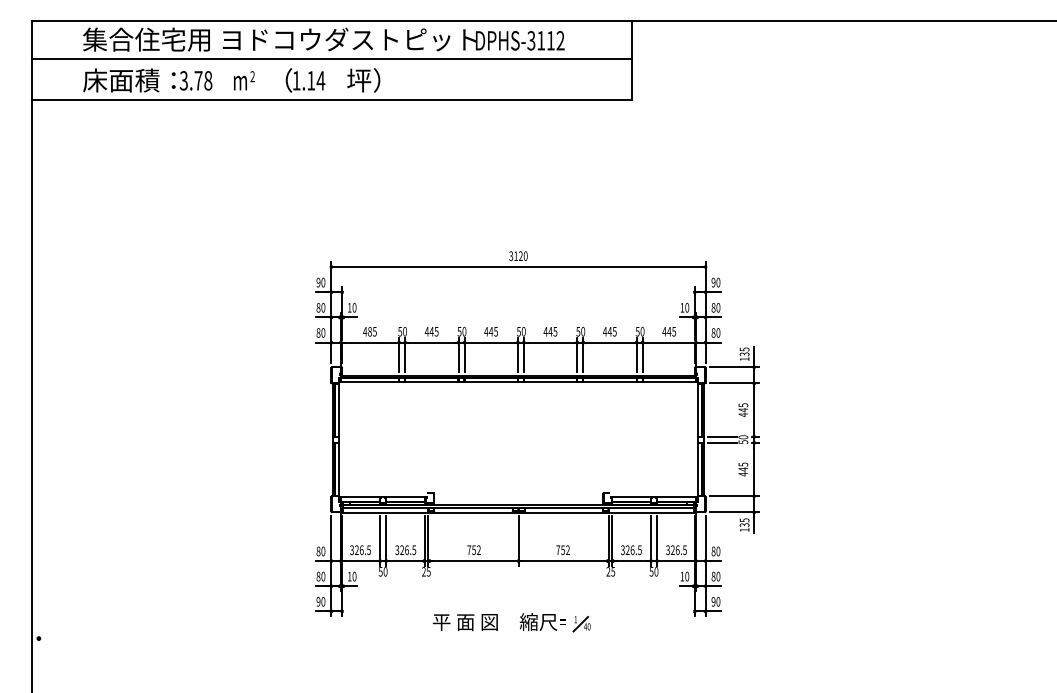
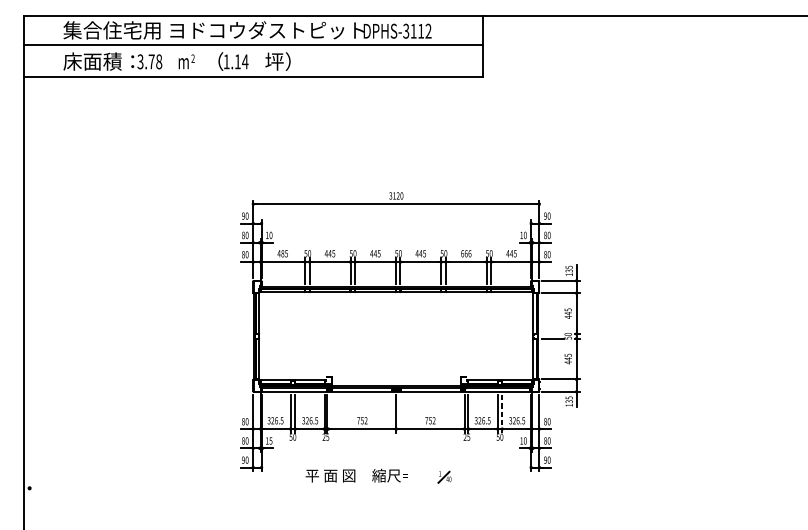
text: (609, 331) -> (465, 253), 445 -> 666
line: (722, 436) -> (552, 333), removed
line: (657, 541) -> (502, 414), solid -> dashed
text: (354, 576) -> (270, 440), 10 -> 15
text: (498, 622) -> (355, 476), moved

